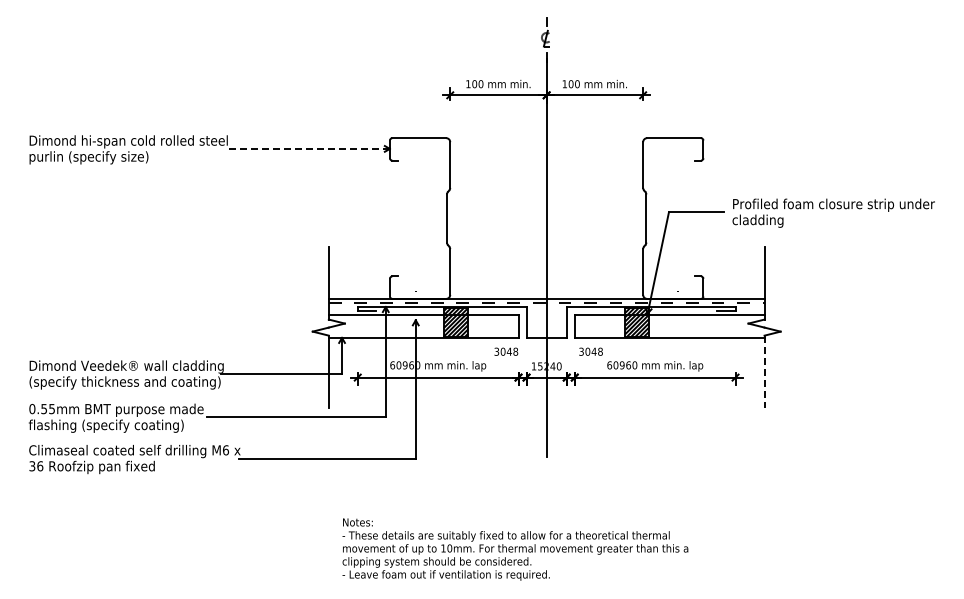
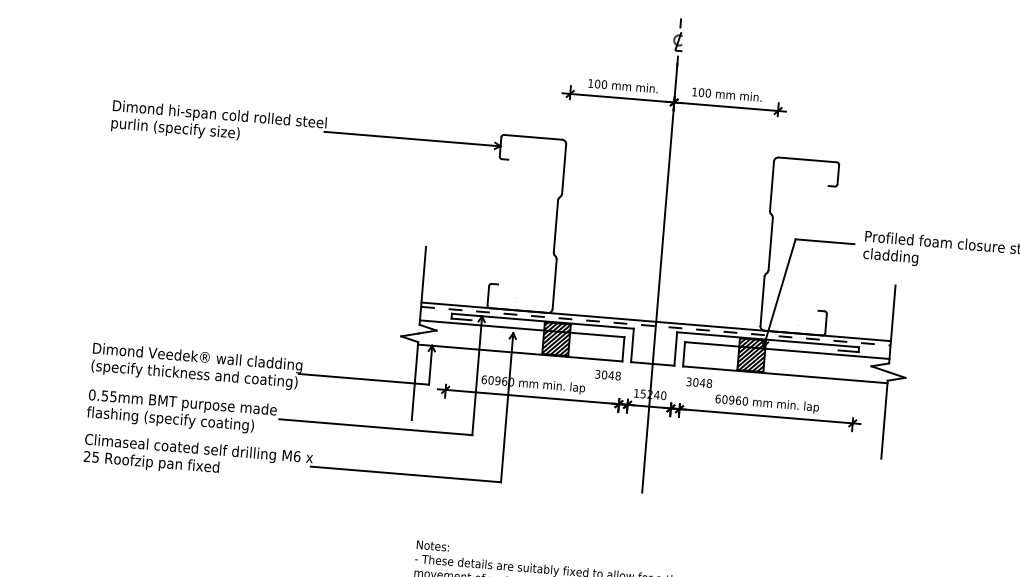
line: (308, 148) -> (412, 138), dashed -> solid
line: (764, 372) -> (884, 420), dashed -> solid
text: (36, 466) -> (91, 457), 36 -> 25

